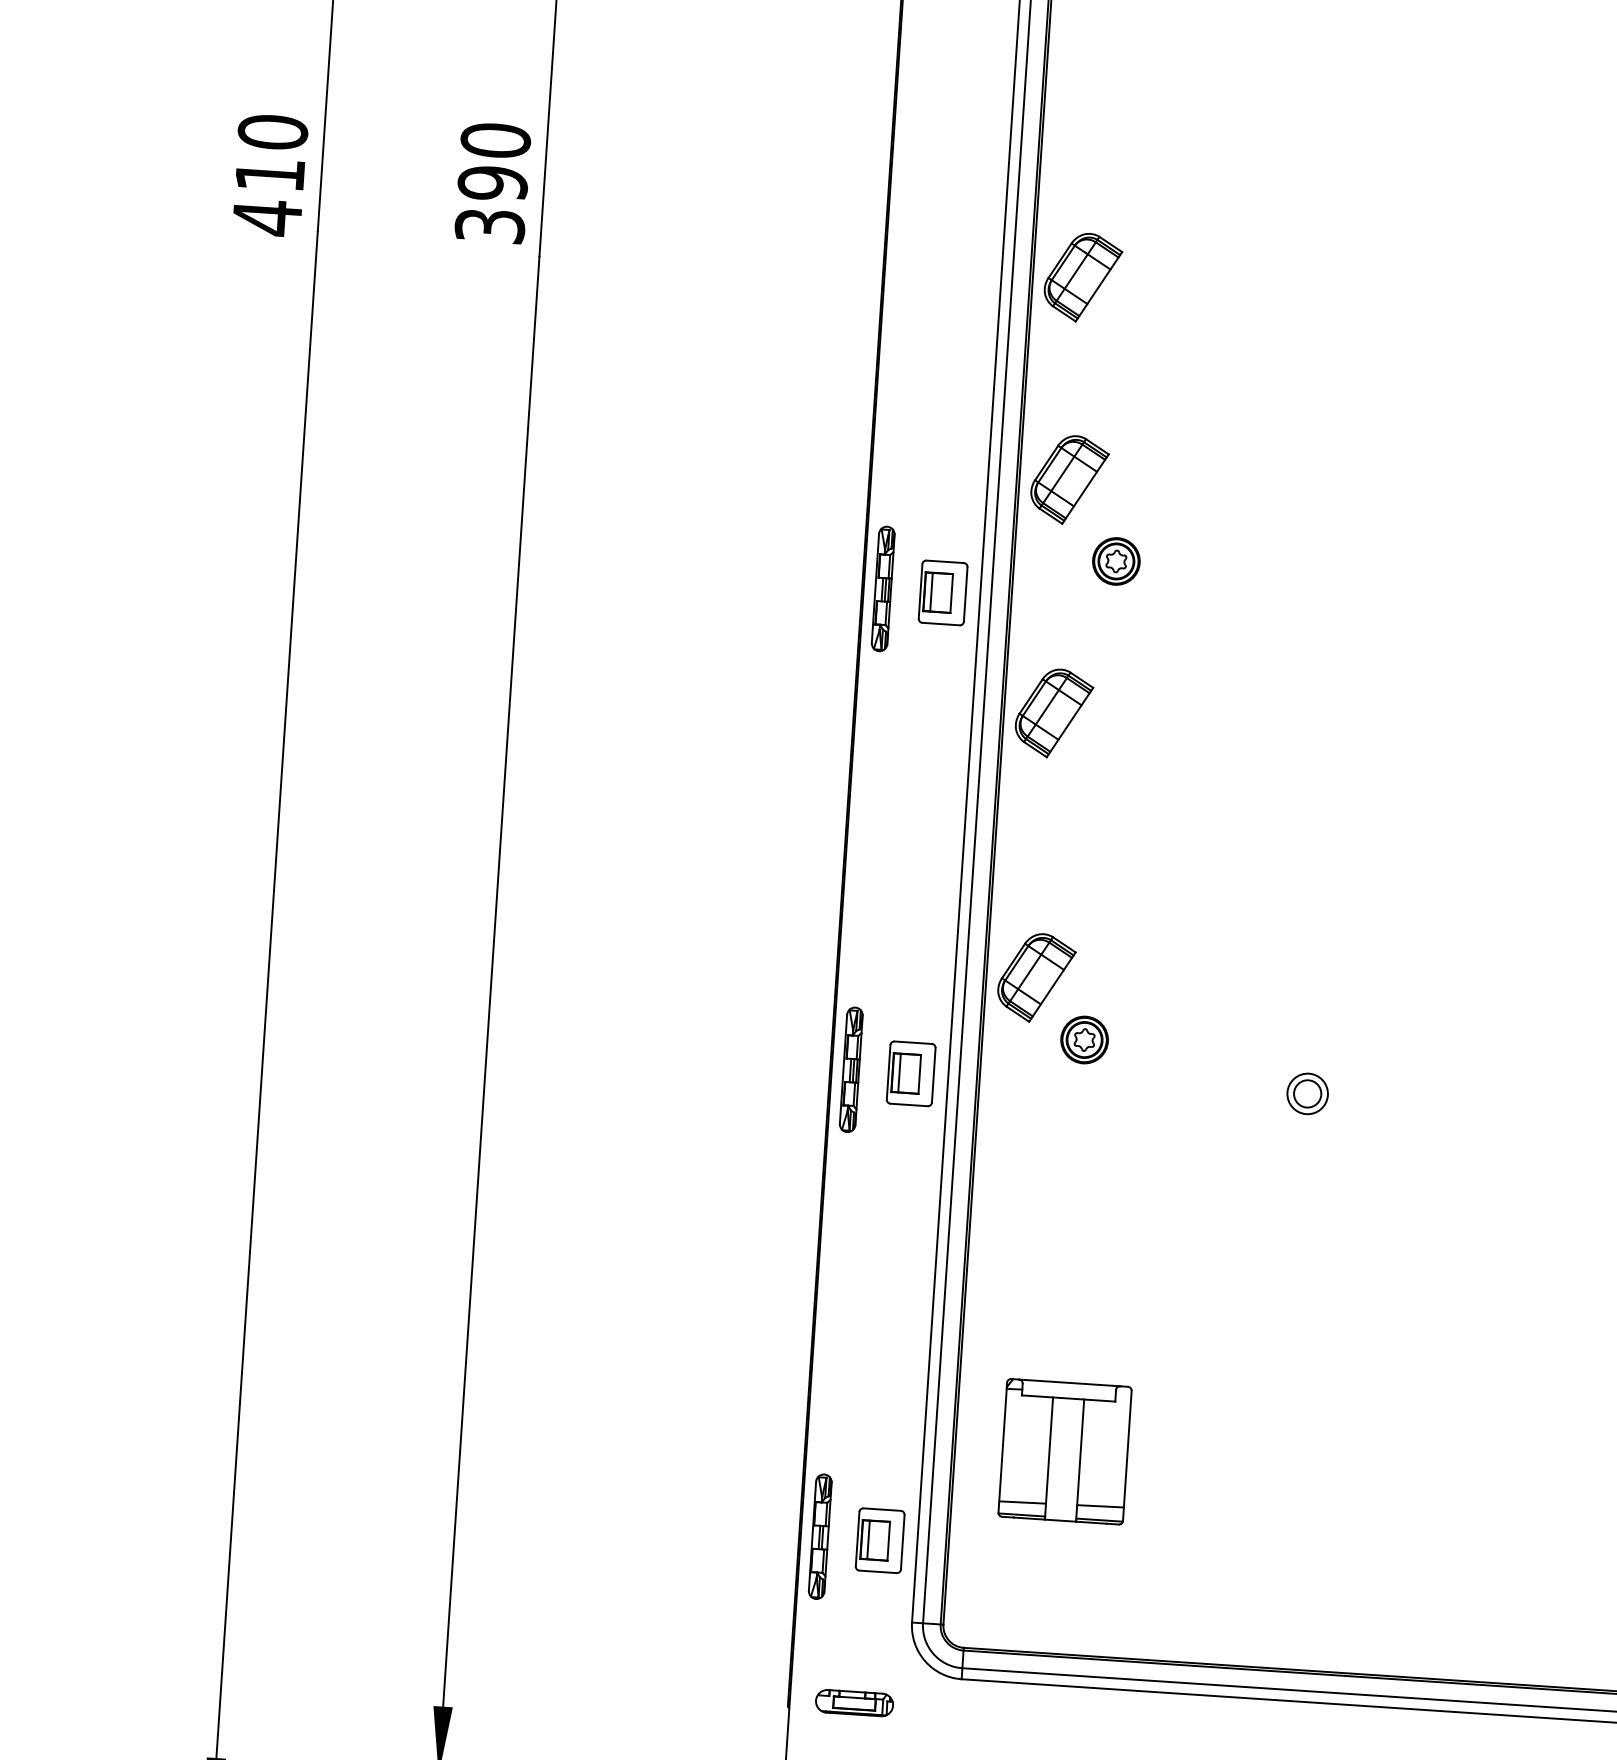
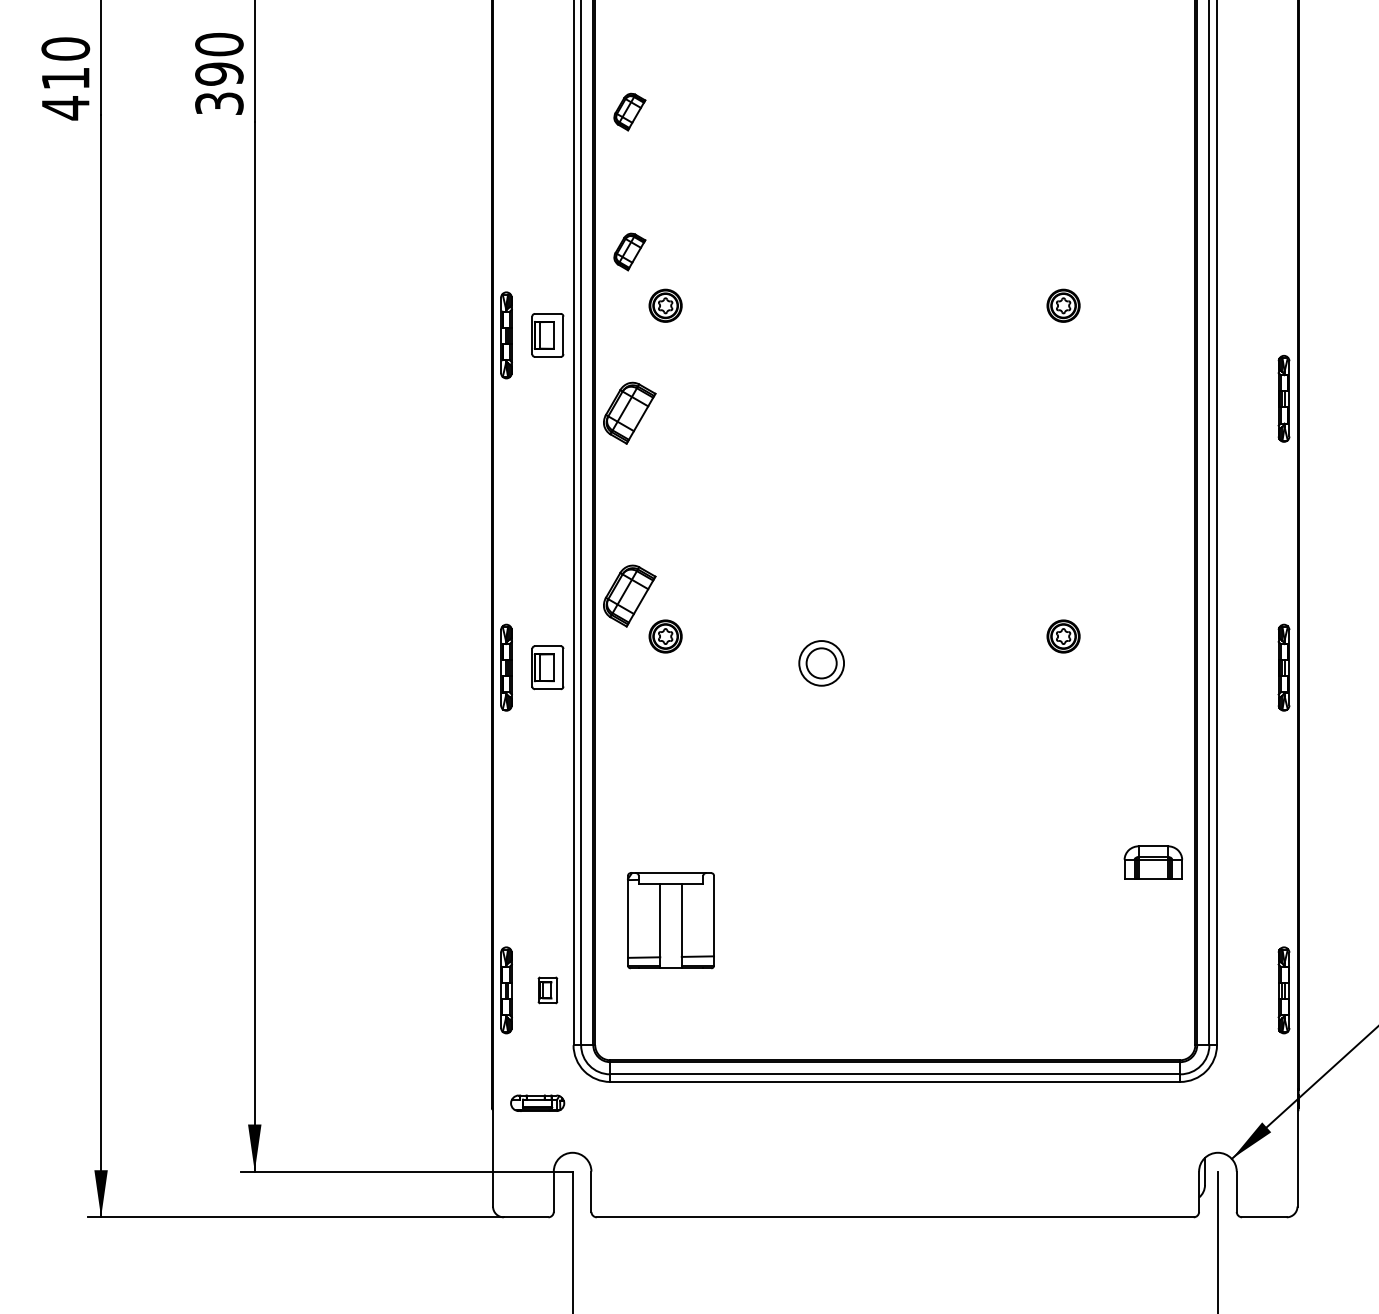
part: (1082, 276) -> (629, 111), size x0.6
part: (1069, 479) -> (629, 251), size x0.6
part: (1307, 1094) -> (821, 663), size x1.6
part: (879, 1540) -> (547, 990), size x0.6

